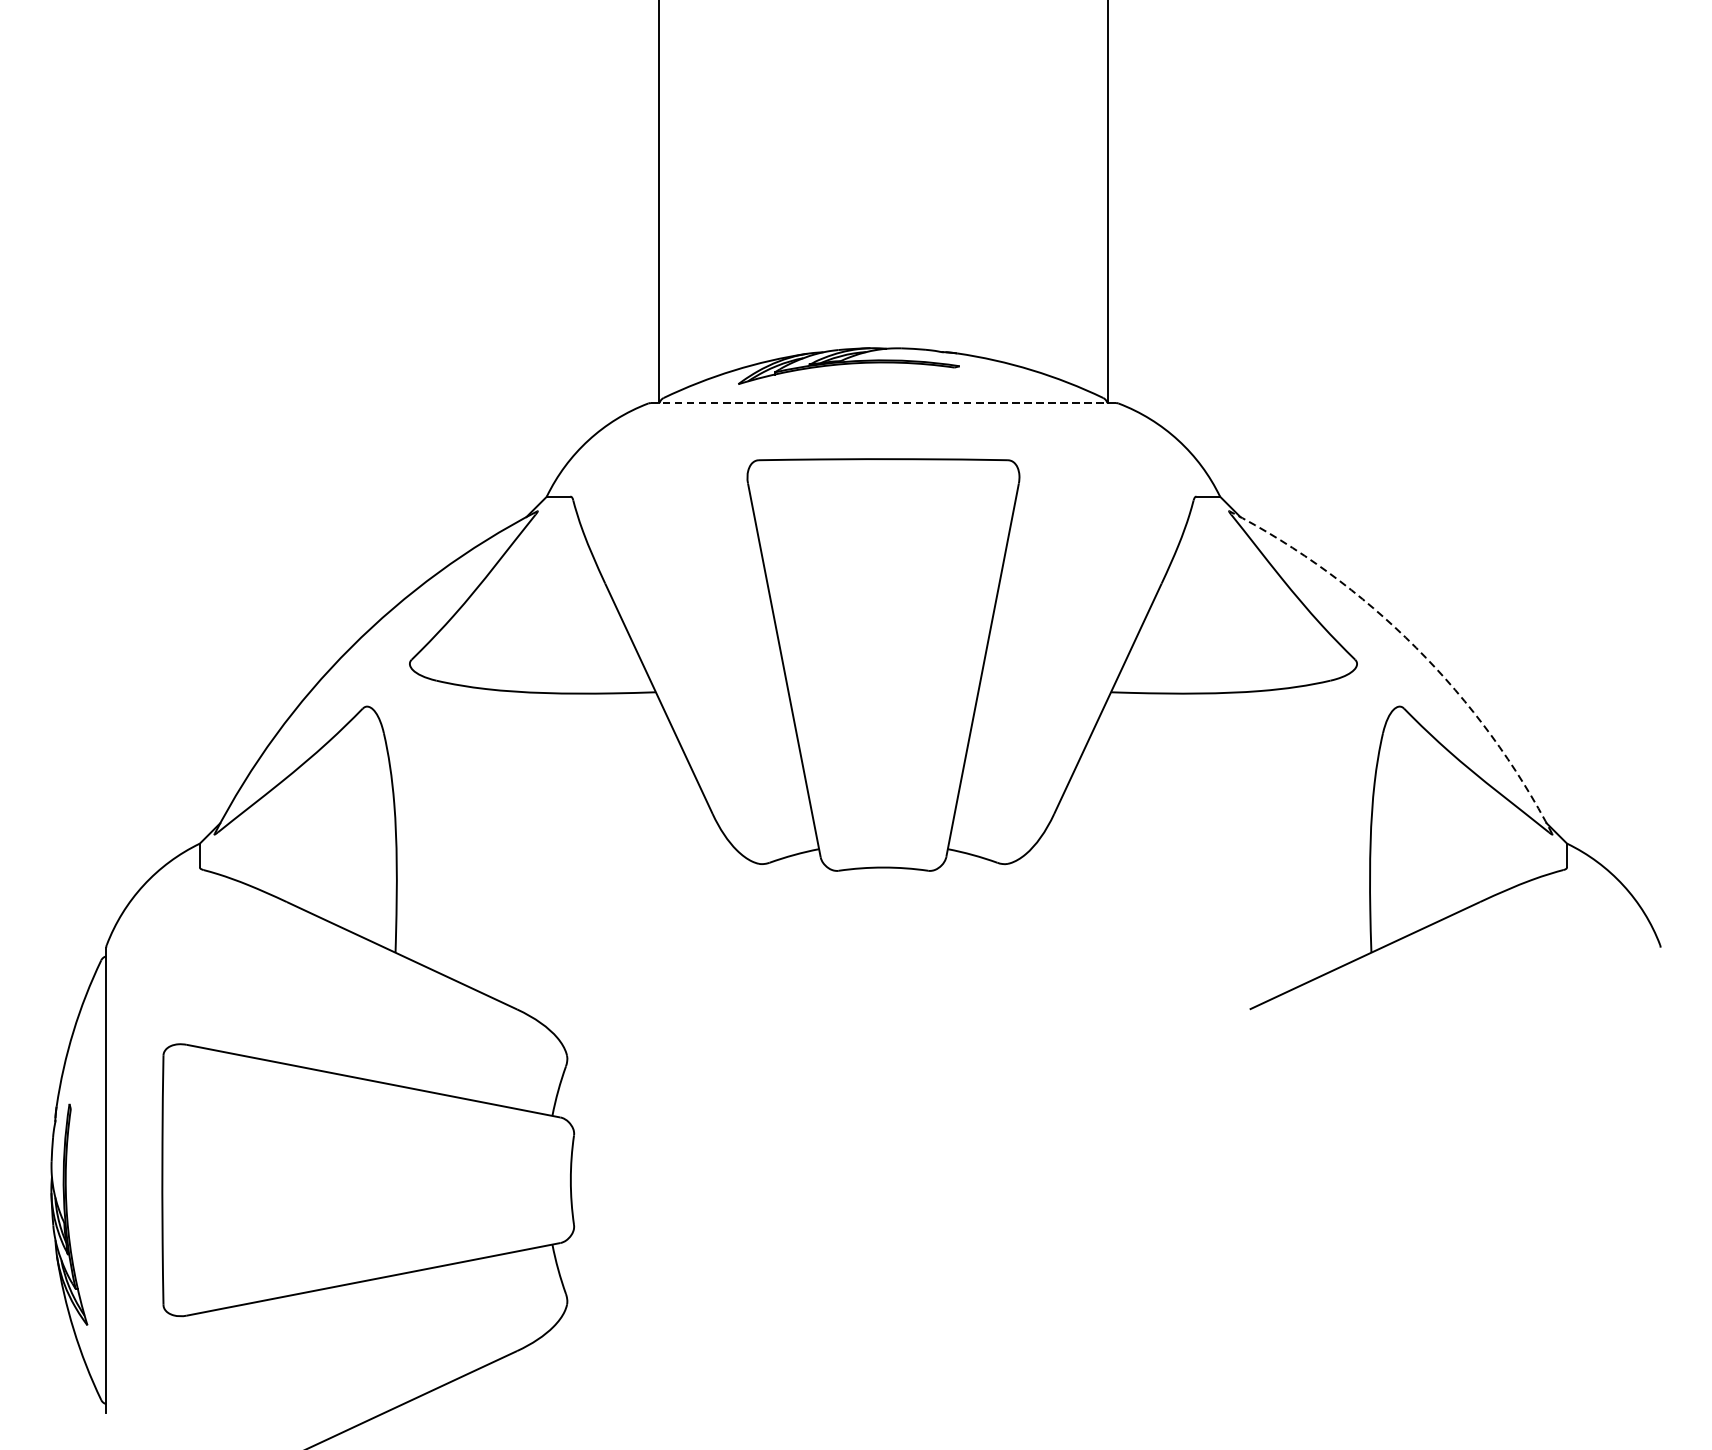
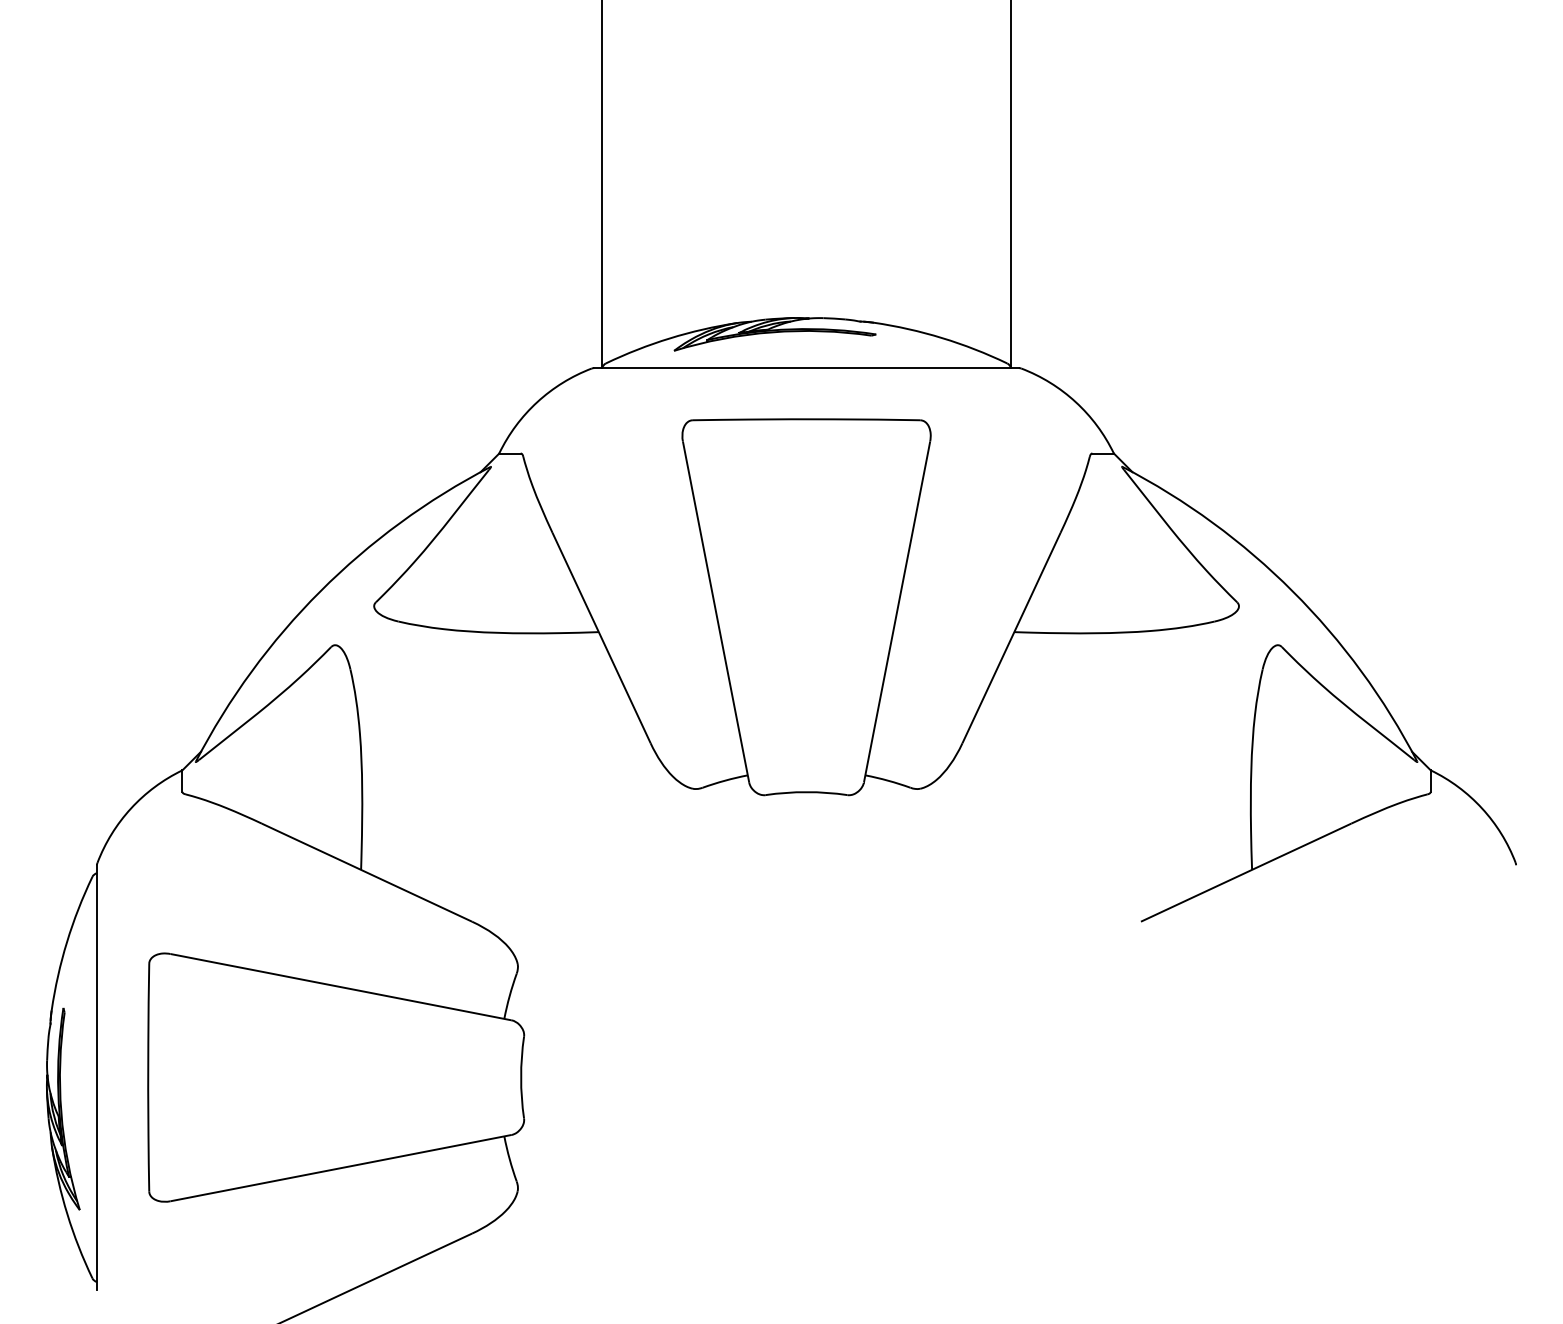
line: (883, 403) -> (806, 368), dashed -> solid
arc: (1415, 647) -> (1292, 591), dashed -> solid

